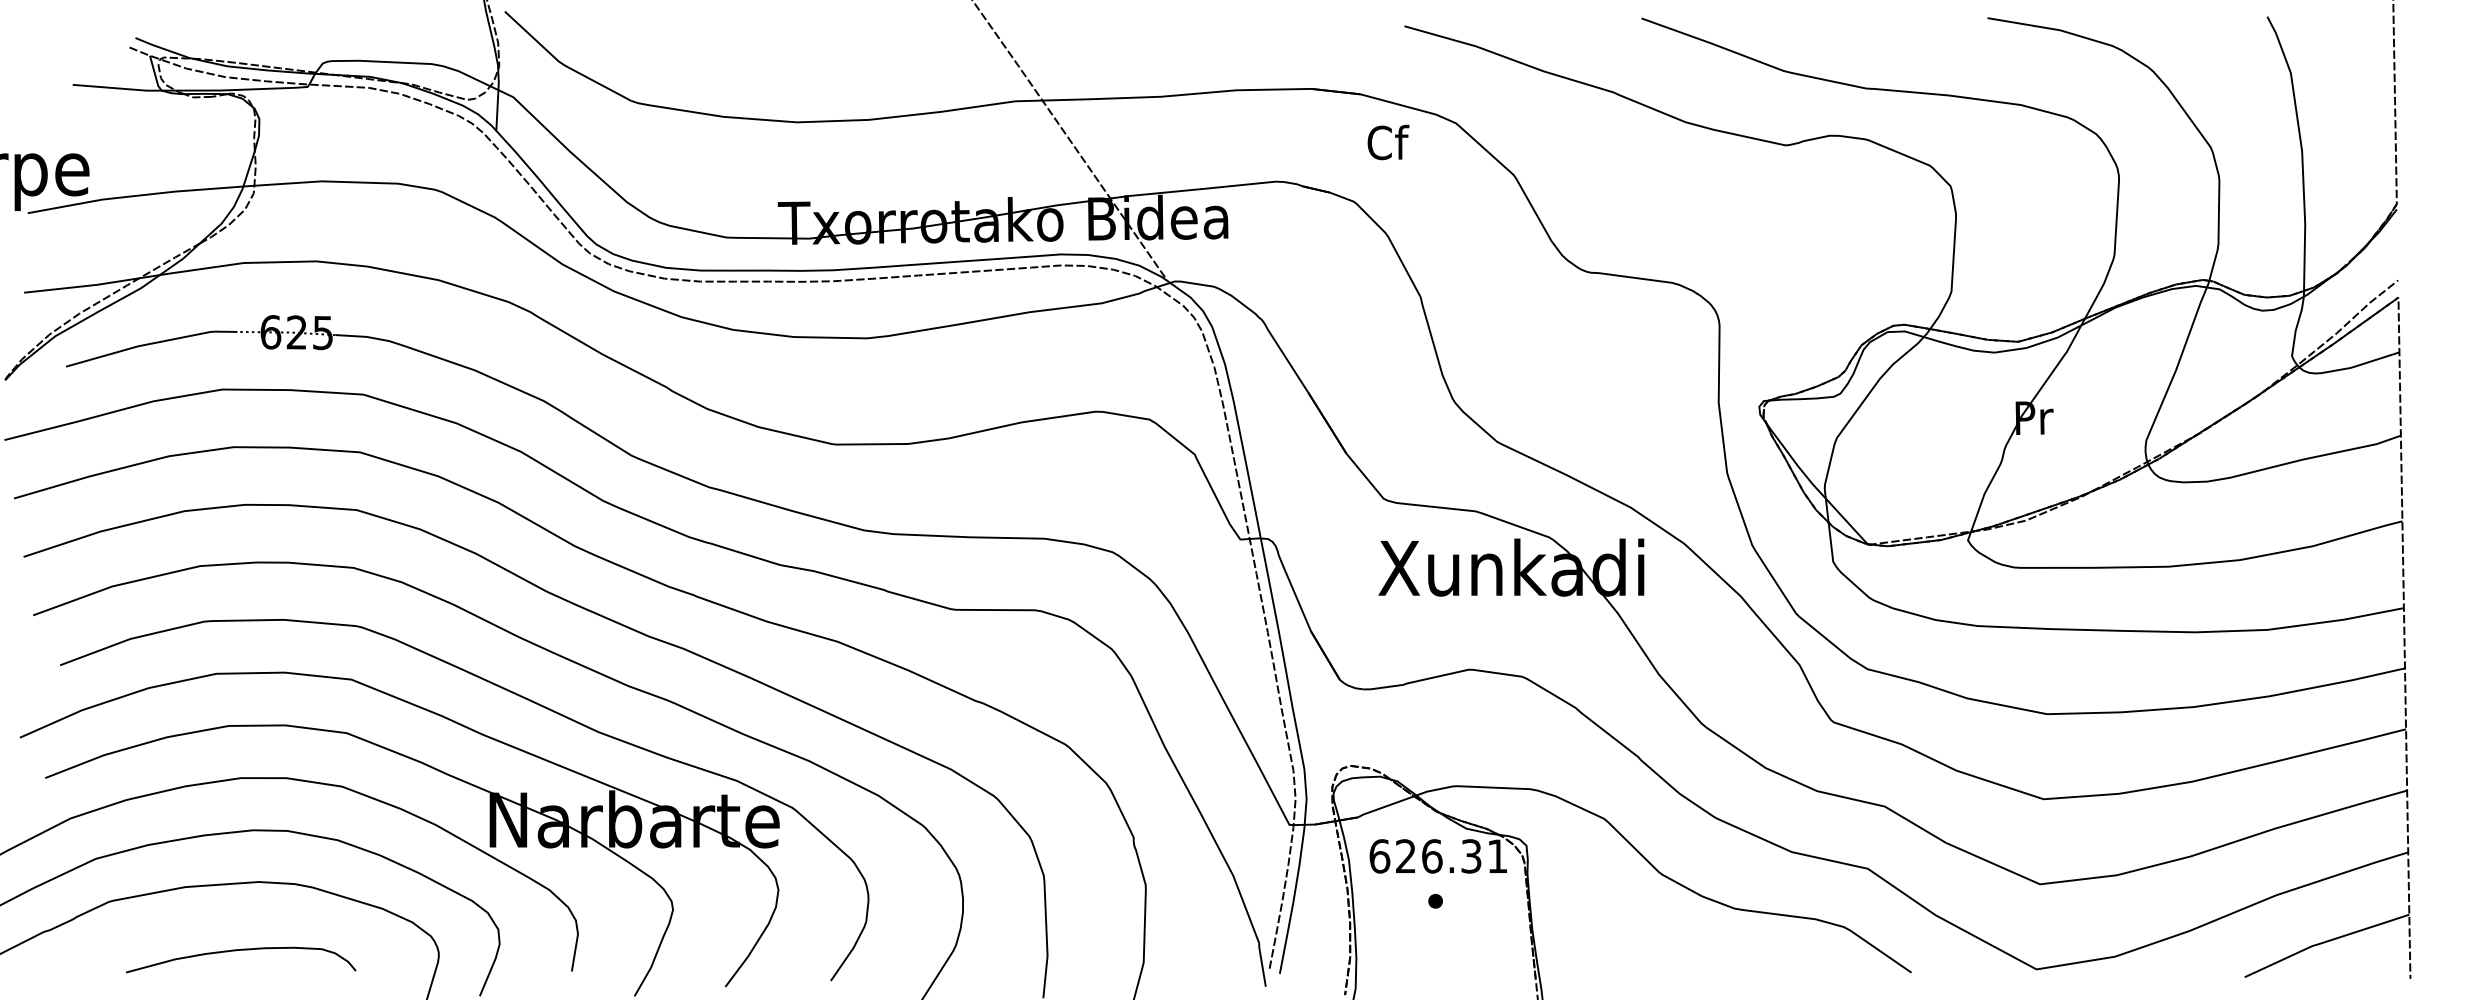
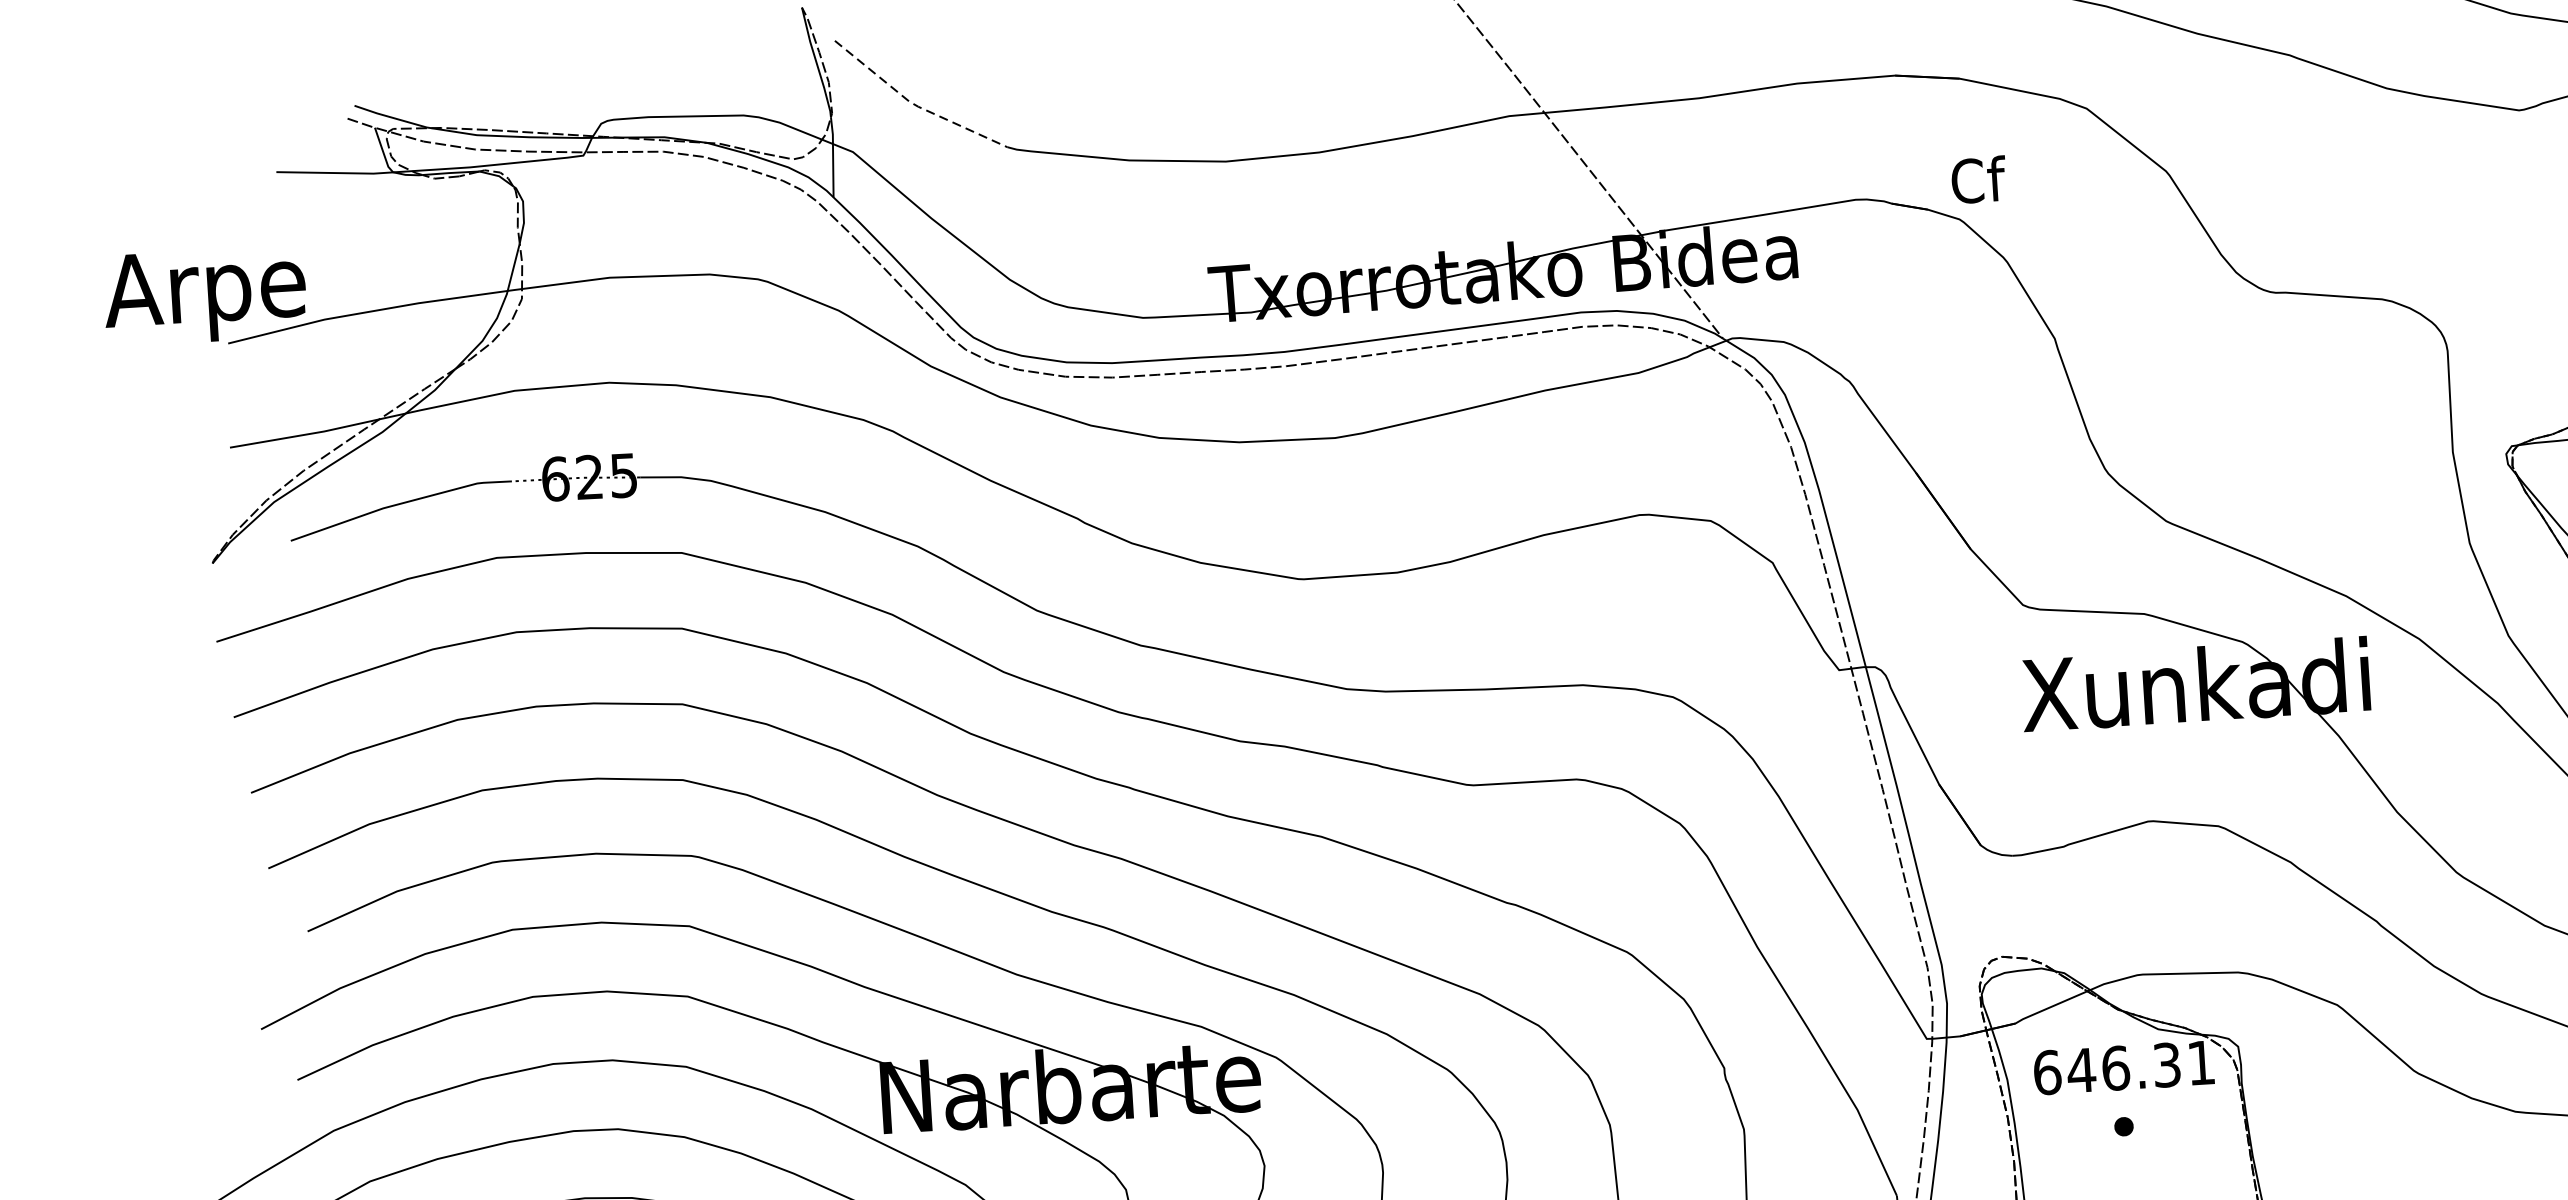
line: (562, 64) -> (914, 105), solid -> dashed
text: (1388, 142) -> (1979, 179), moved
text: (1405, 855) -> (2080, 1069), 626.31 -> 646.31

